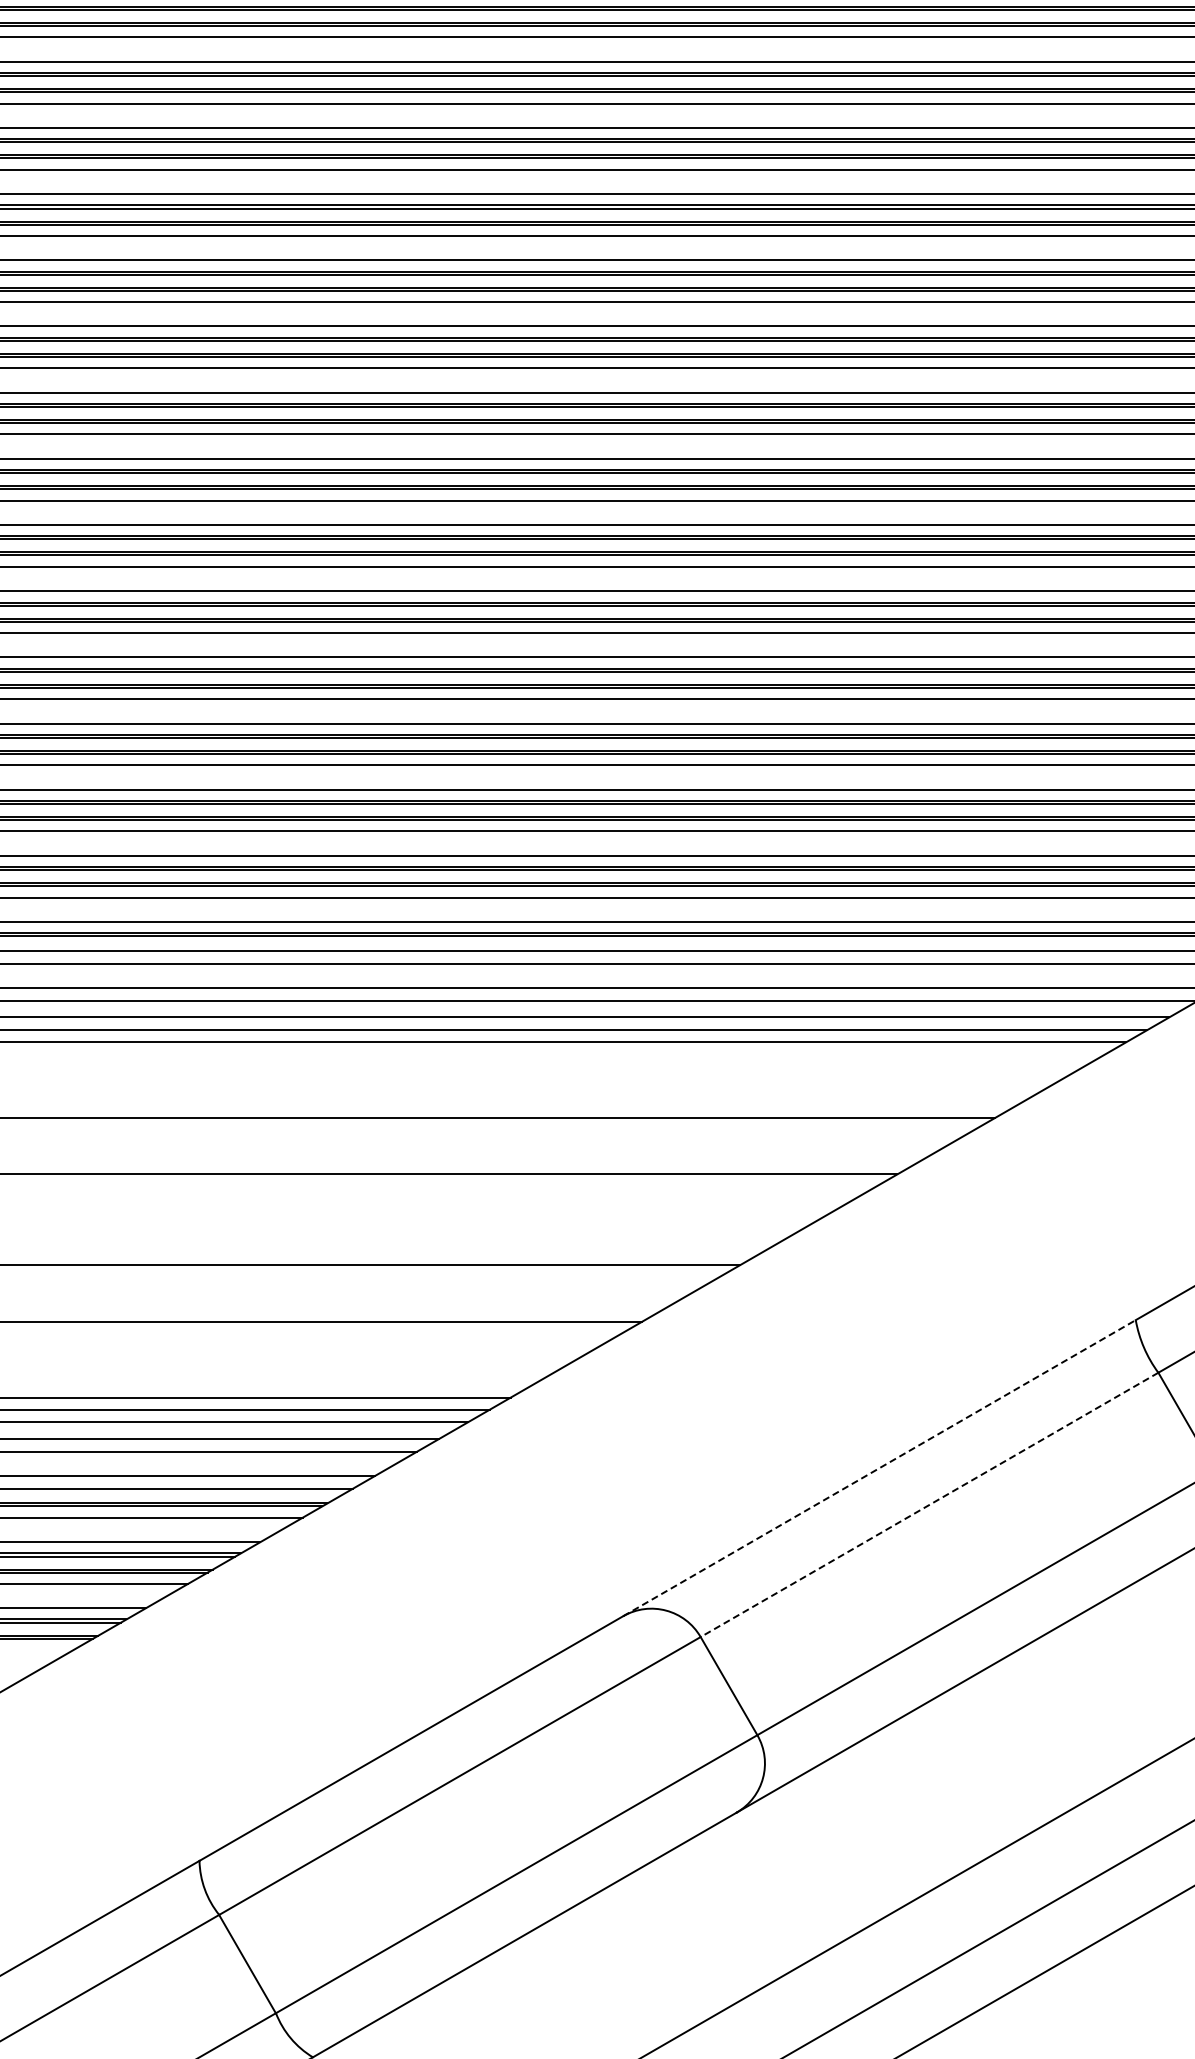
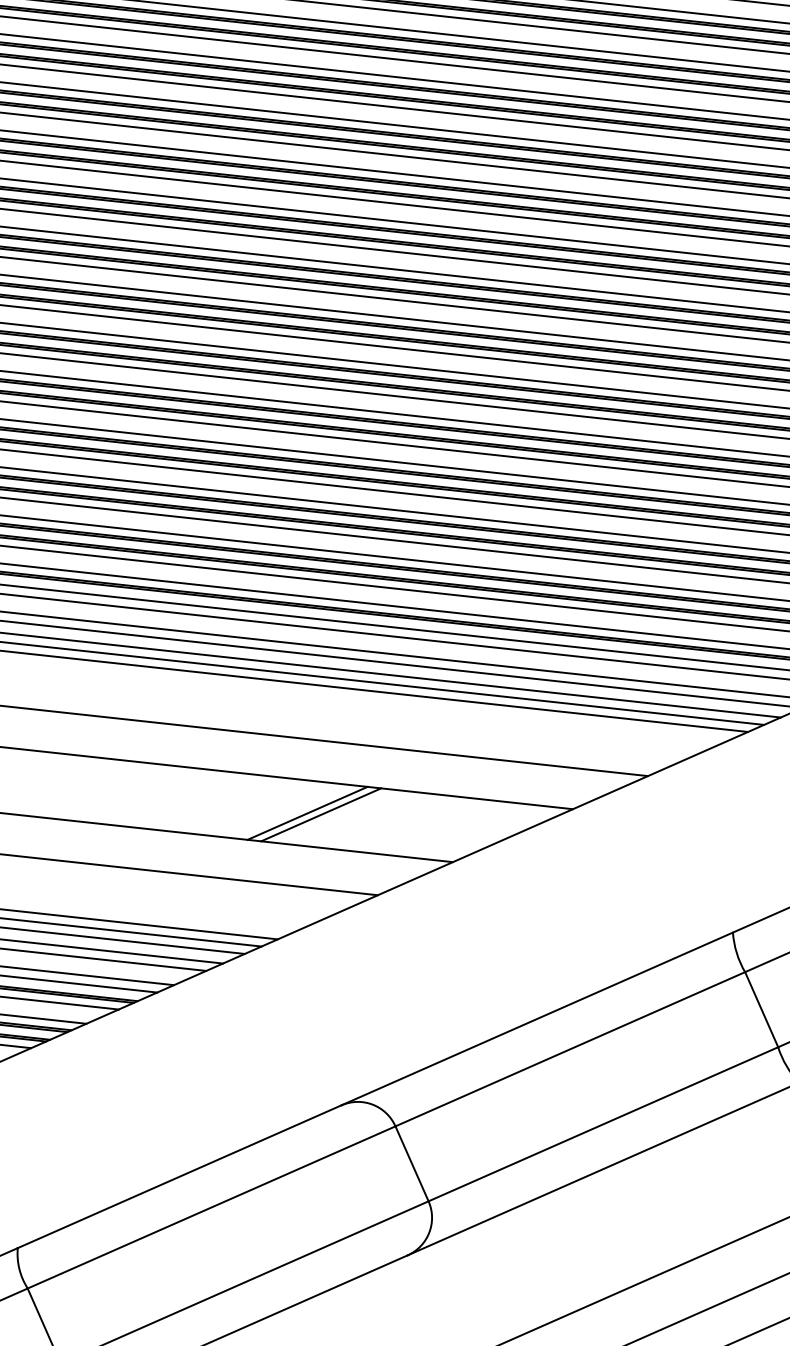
line: (532, 1219) -> (307, 813), added
line: (551, 1219) -> (320, 814), added
line: (879, 1468) -> (537, 1019), dashed -> solid
line: (929, 1505) -> (570, 1049), dashed -> solid

